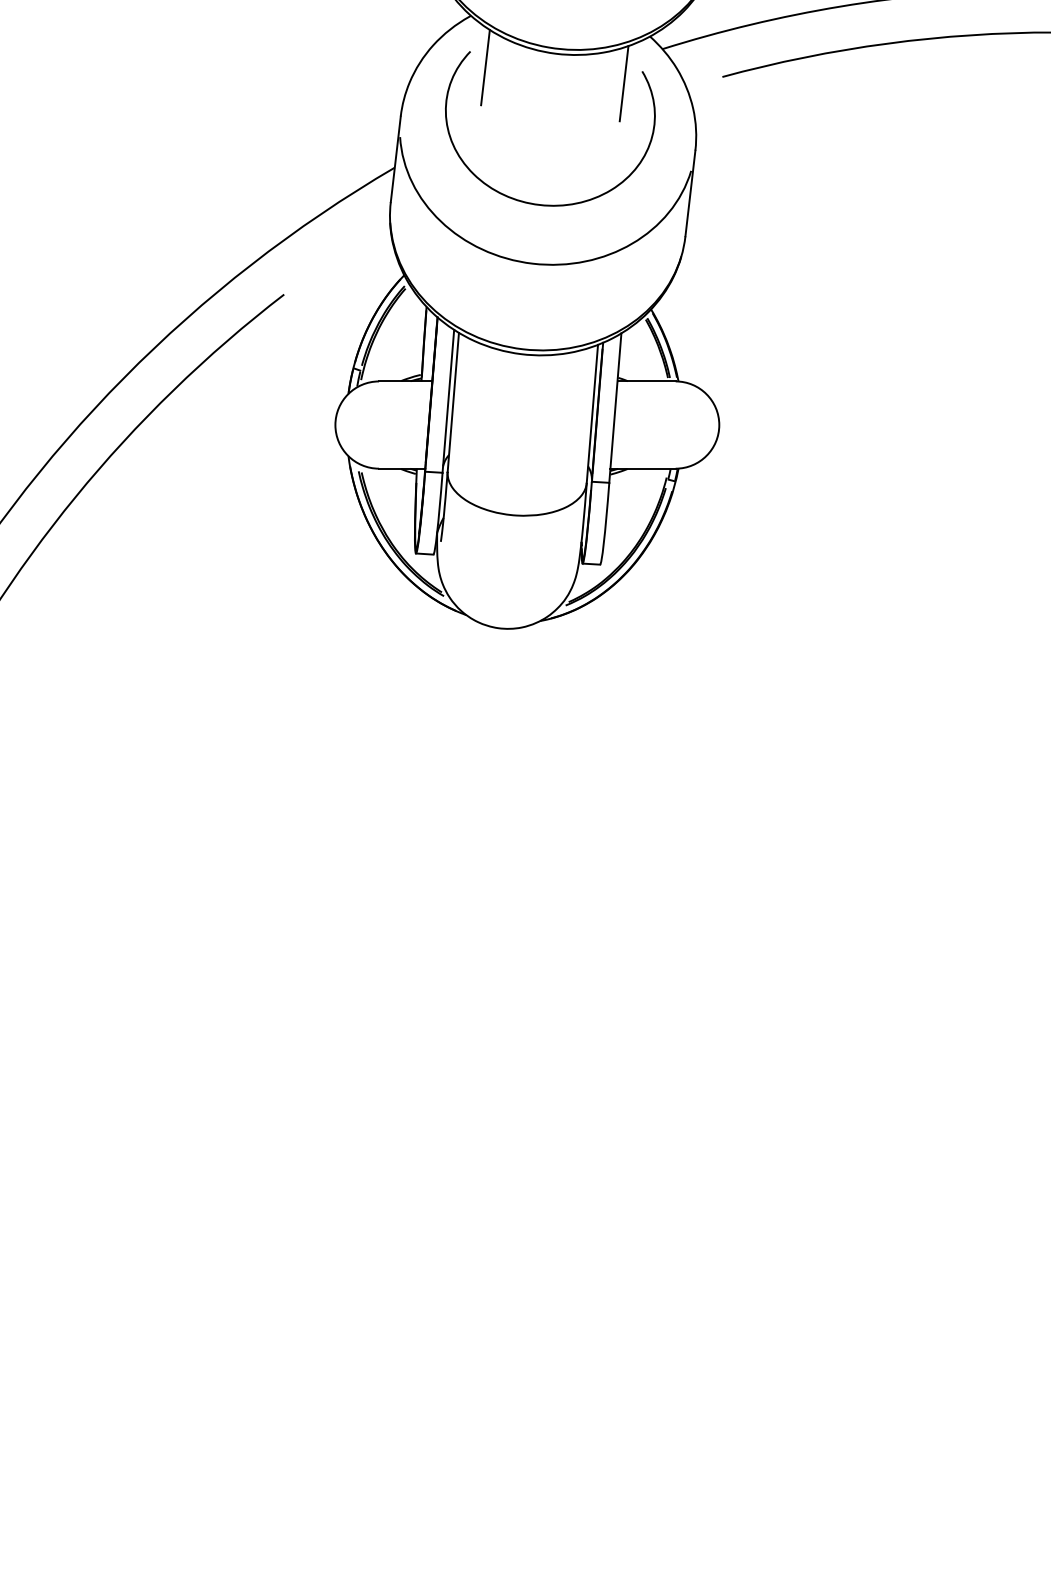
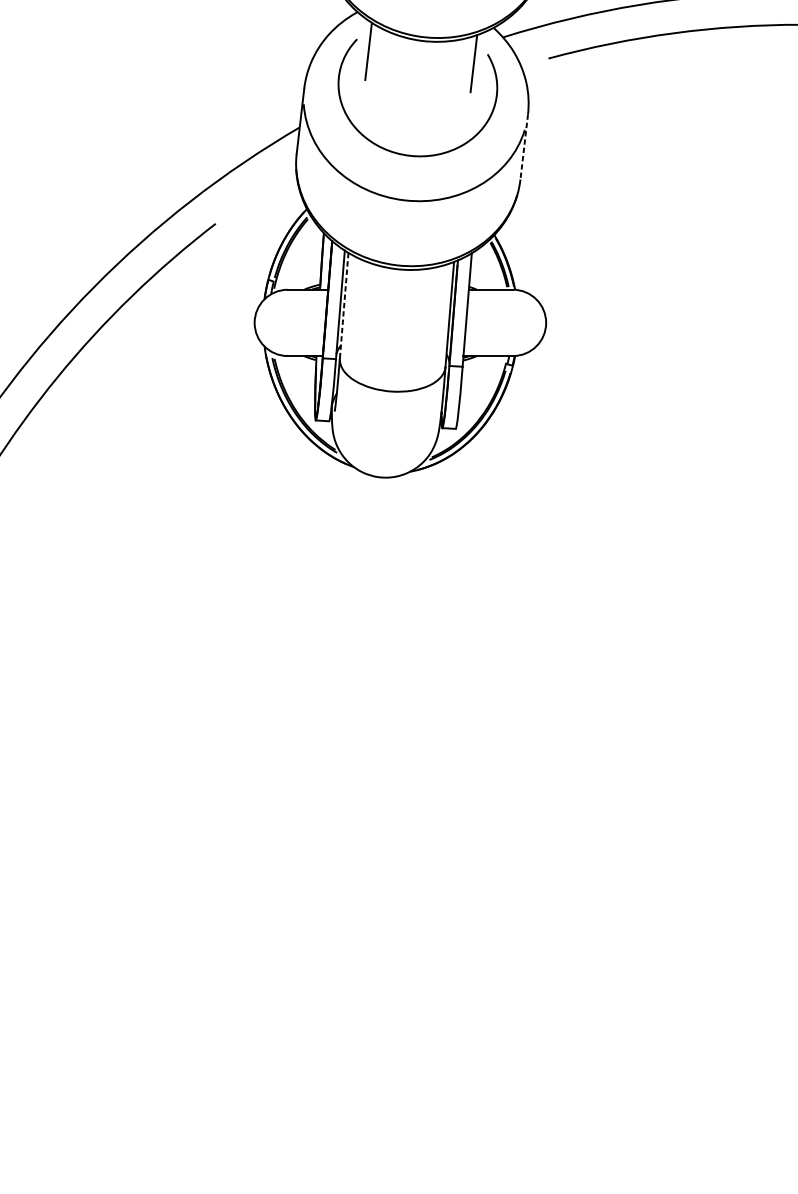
line: (690, 193) -> (524, 147), solid -> dashed
line: (453, 402) -> (344, 305), solid -> dashed

